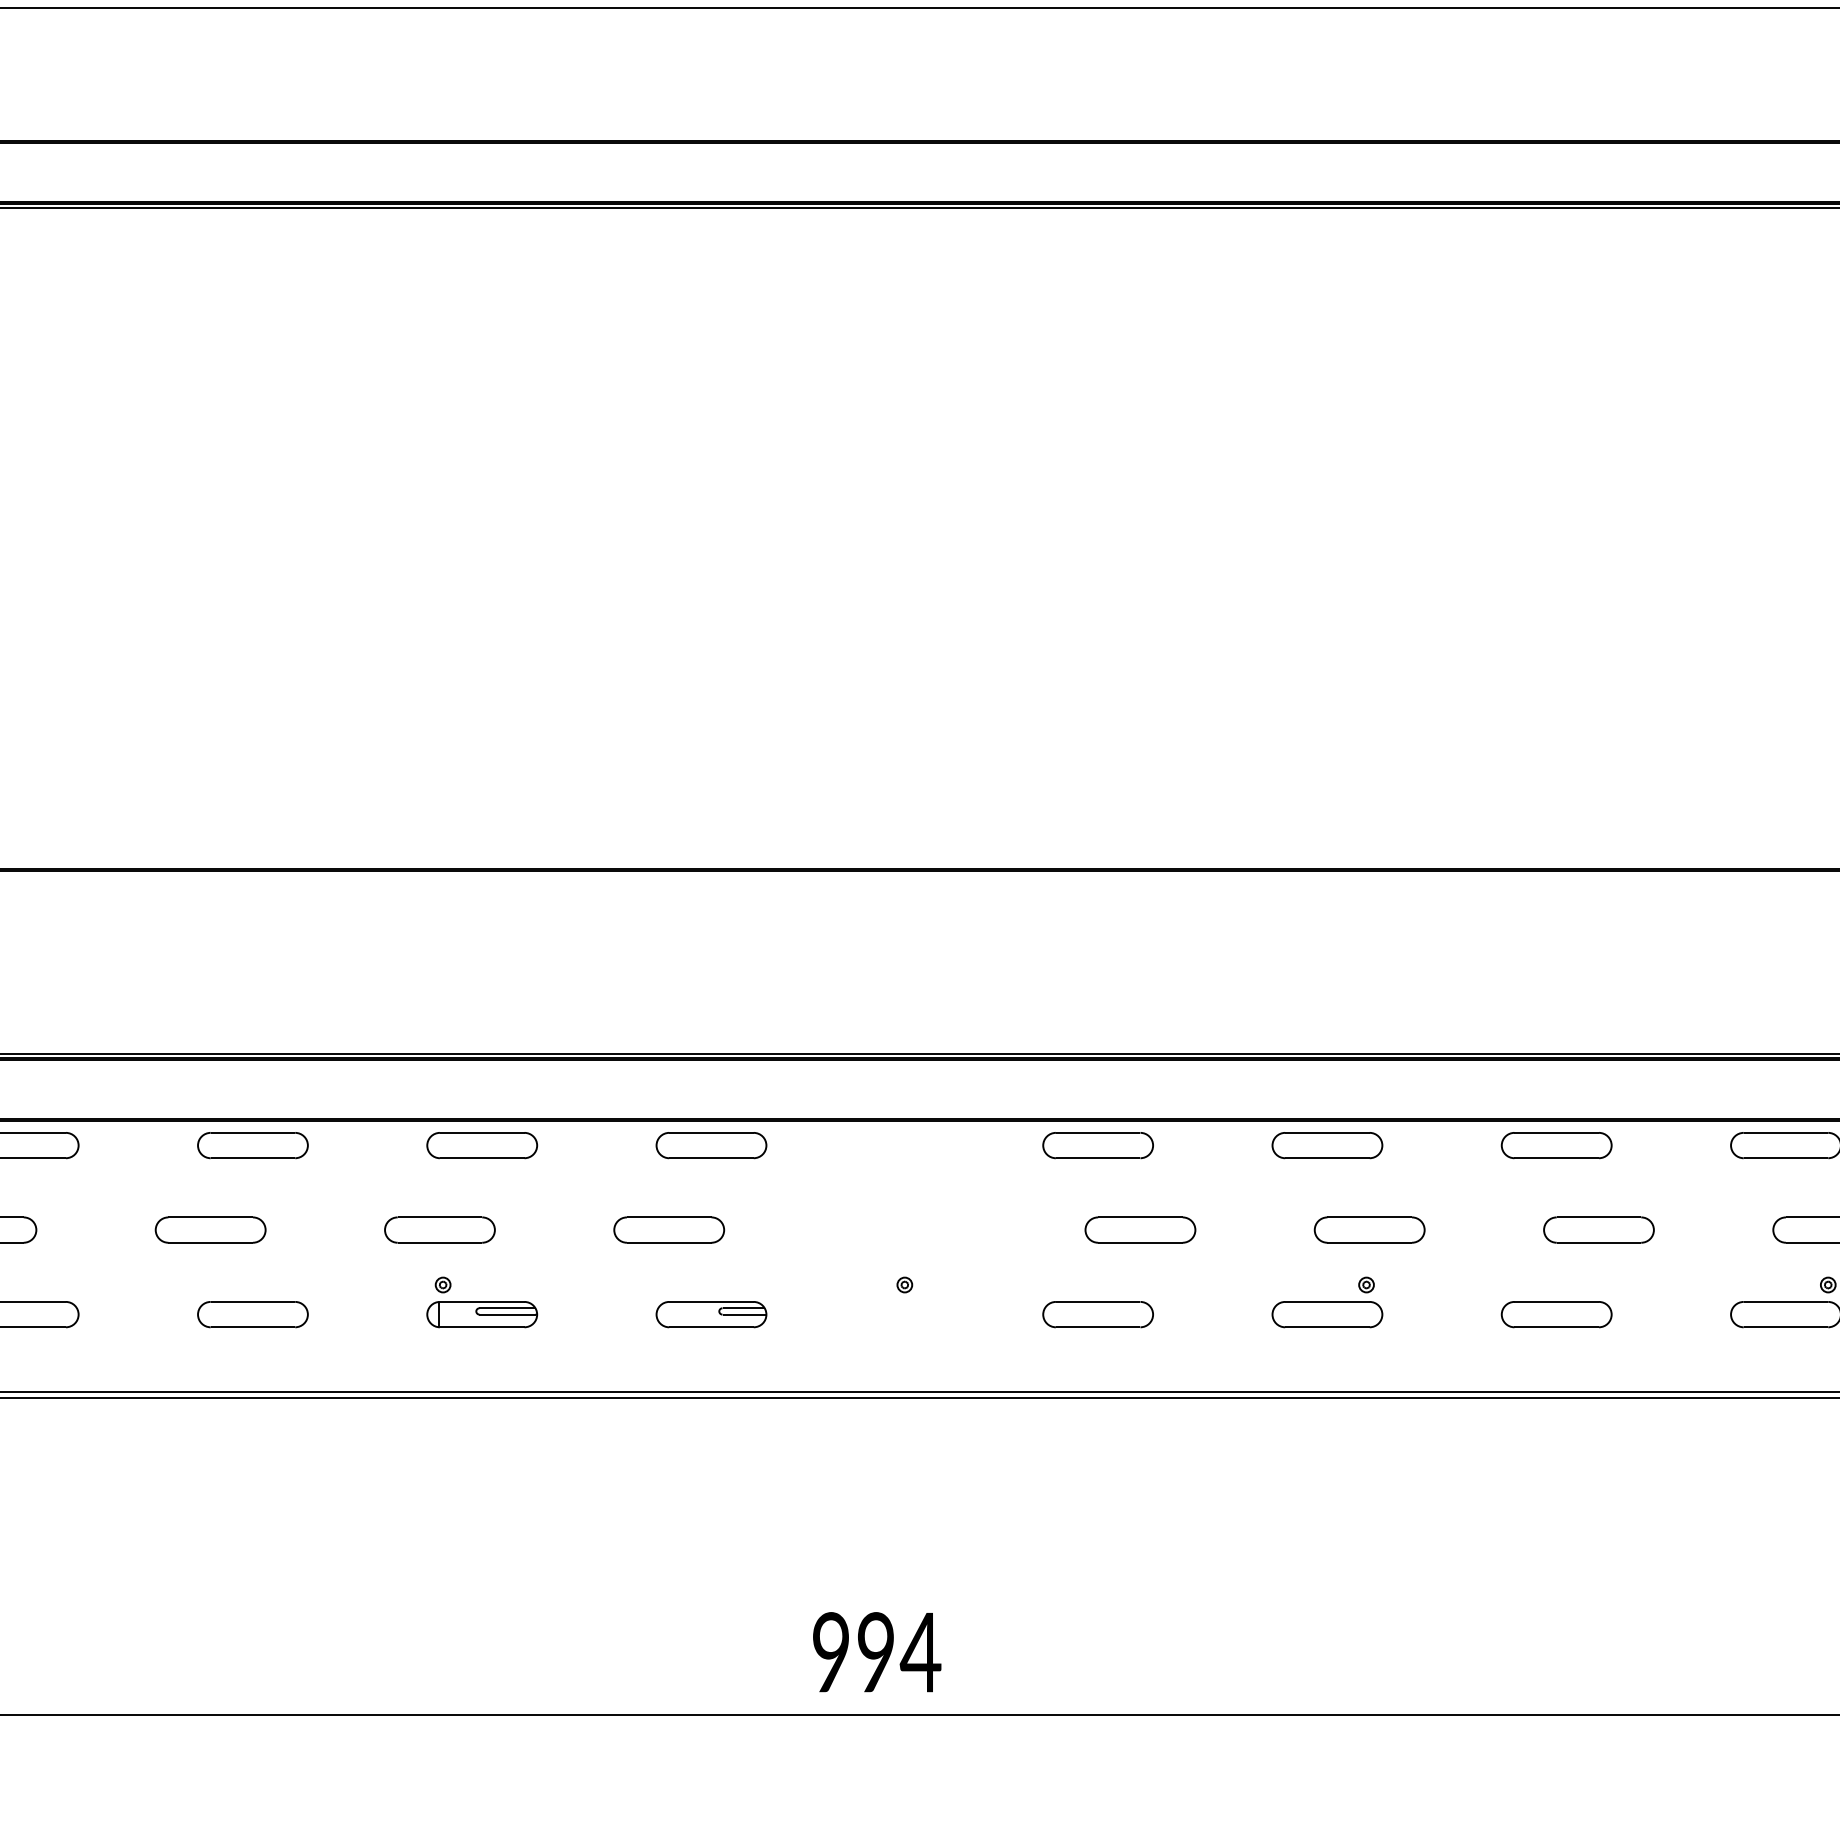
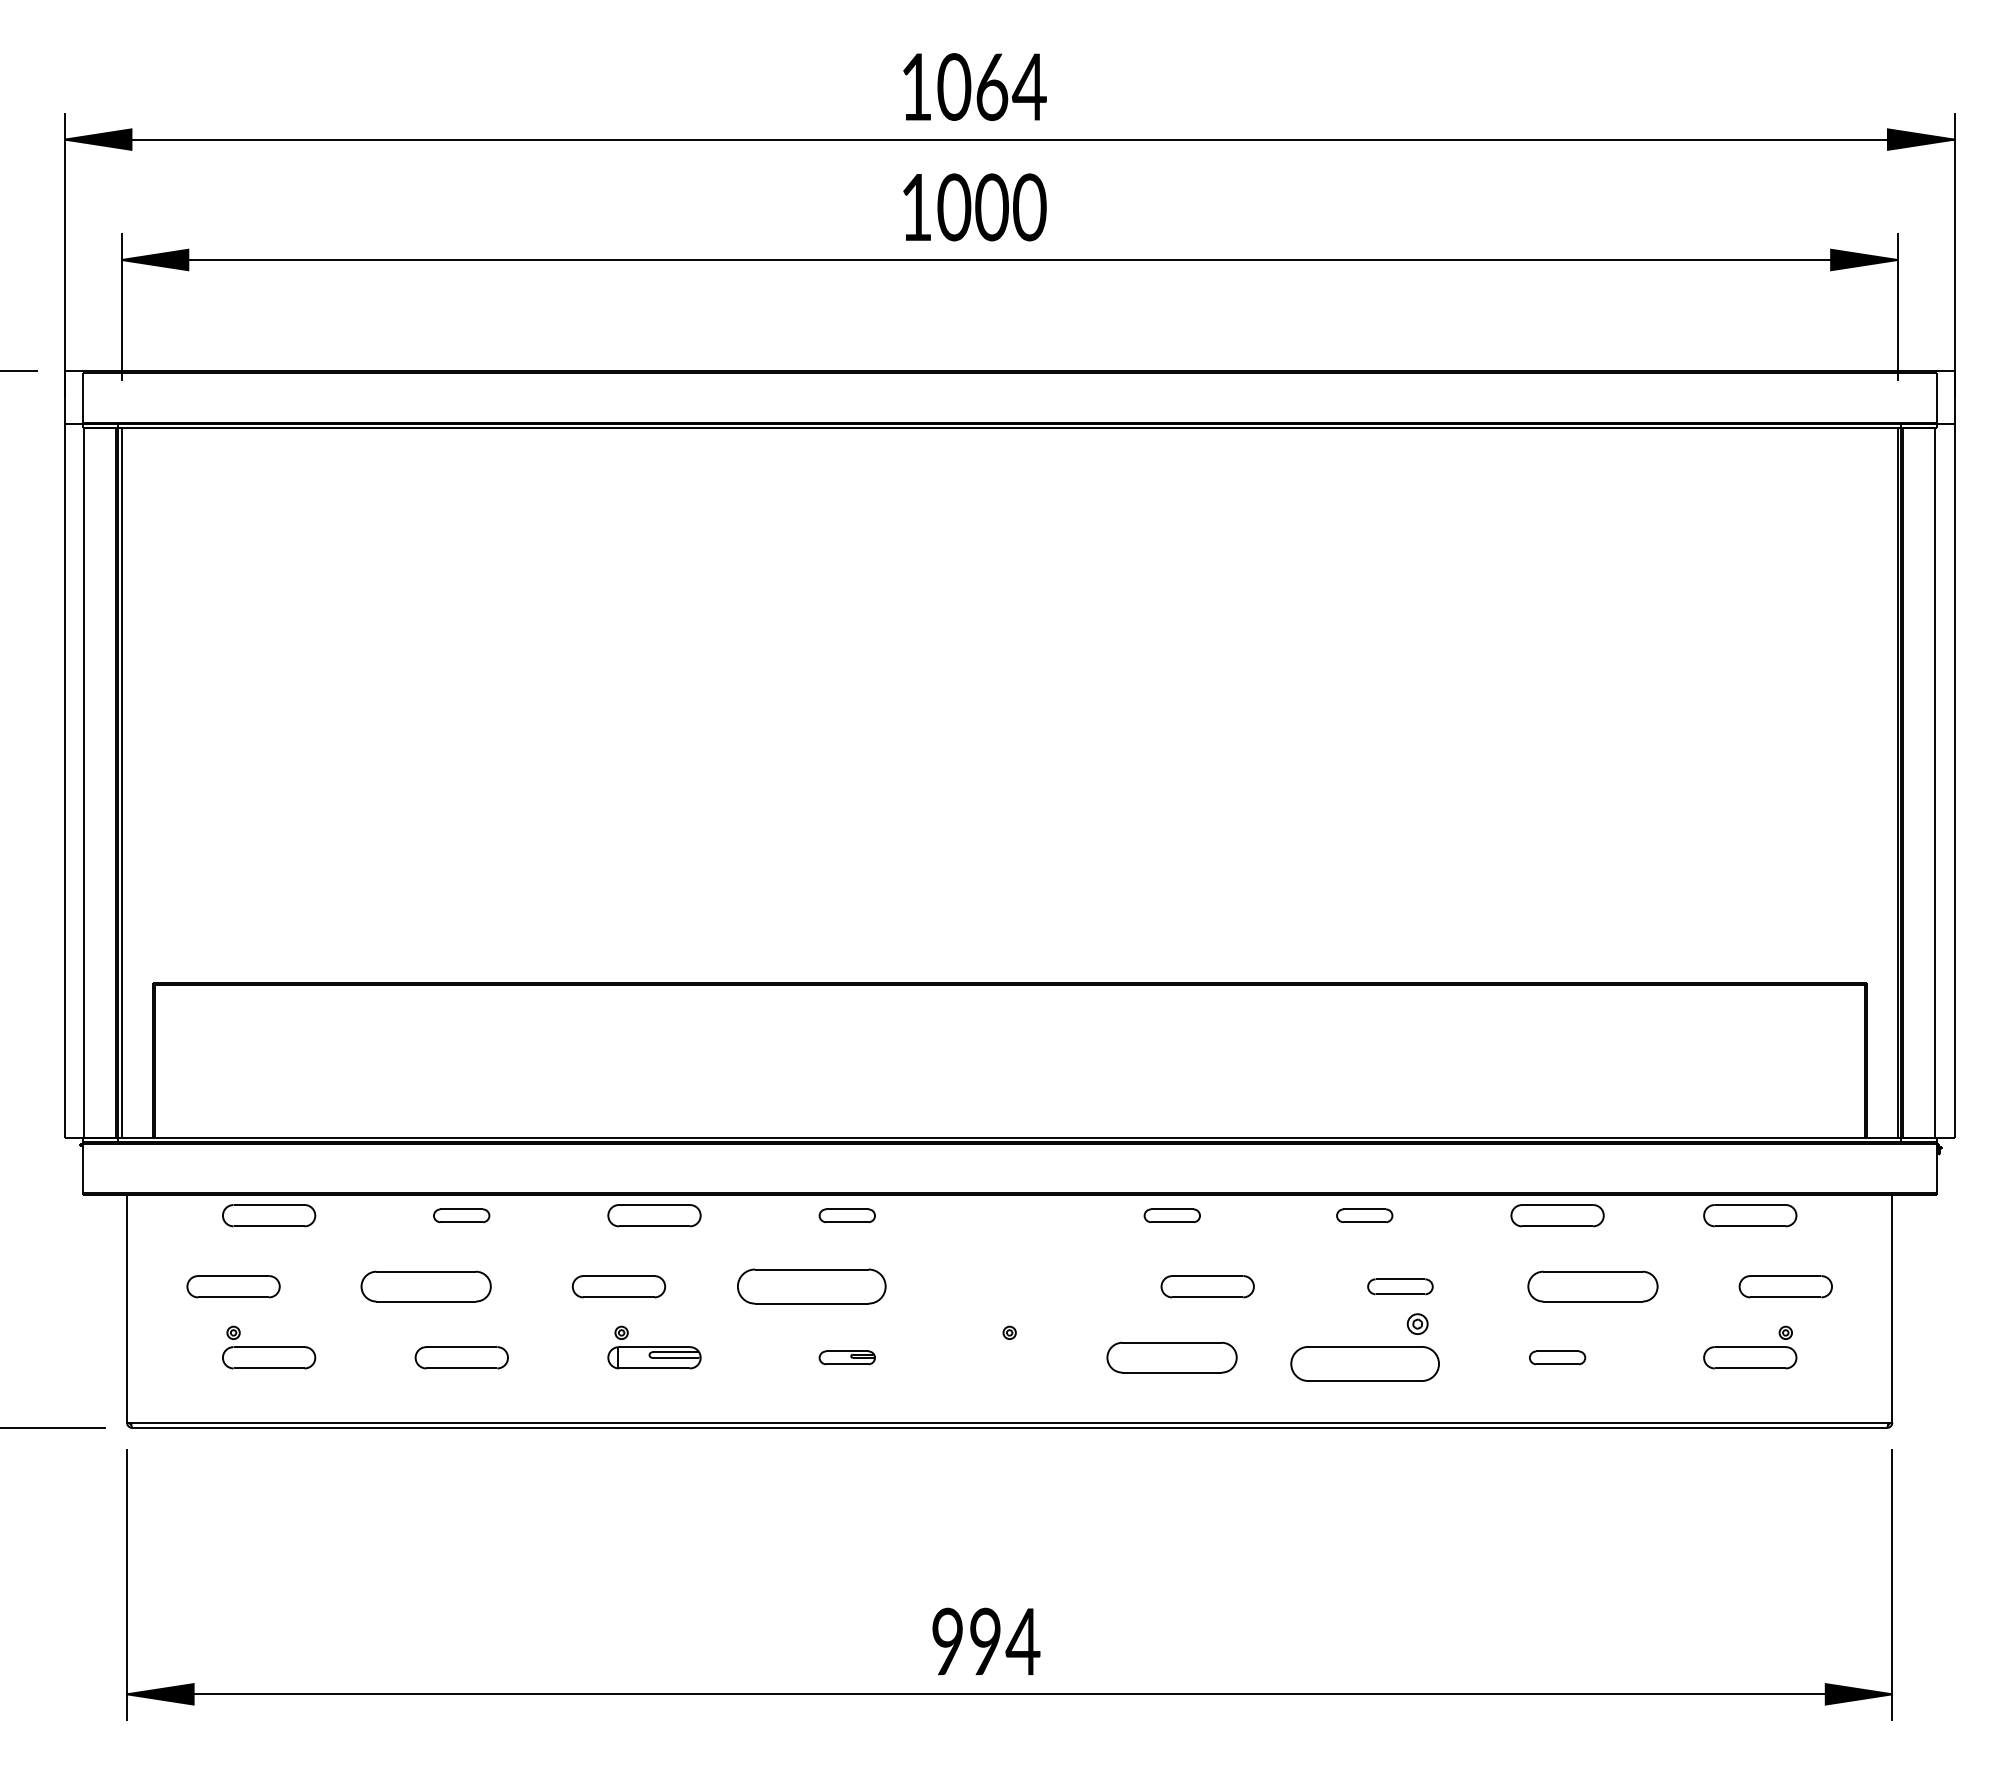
part: (252, 1145) -> (461, 1215), size x0.6
part: (711, 1145) -> (847, 1215), size x0.6
part: (1098, 1145) -> (1172, 1215), size x0.6
part: (1326, 1145) -> (1364, 1215), size x0.6
part: (210, 1229) -> (426, 1286), size x1.4
part: (669, 1229) -> (811, 1286), size x1.6
part: (1369, 1229) -> (1400, 1286), size x0.7
part: (1599, 1229) -> (1593, 1286), size x1.4
part: (1326, 1302) -> (1364, 1347), size x1.6
part: (711, 1314) -> (847, 1357), size x0.6
part: (1098, 1314) -> (1172, 1357), size x1.4
part: (1556, 1314) -> (1557, 1357), size x0.6

